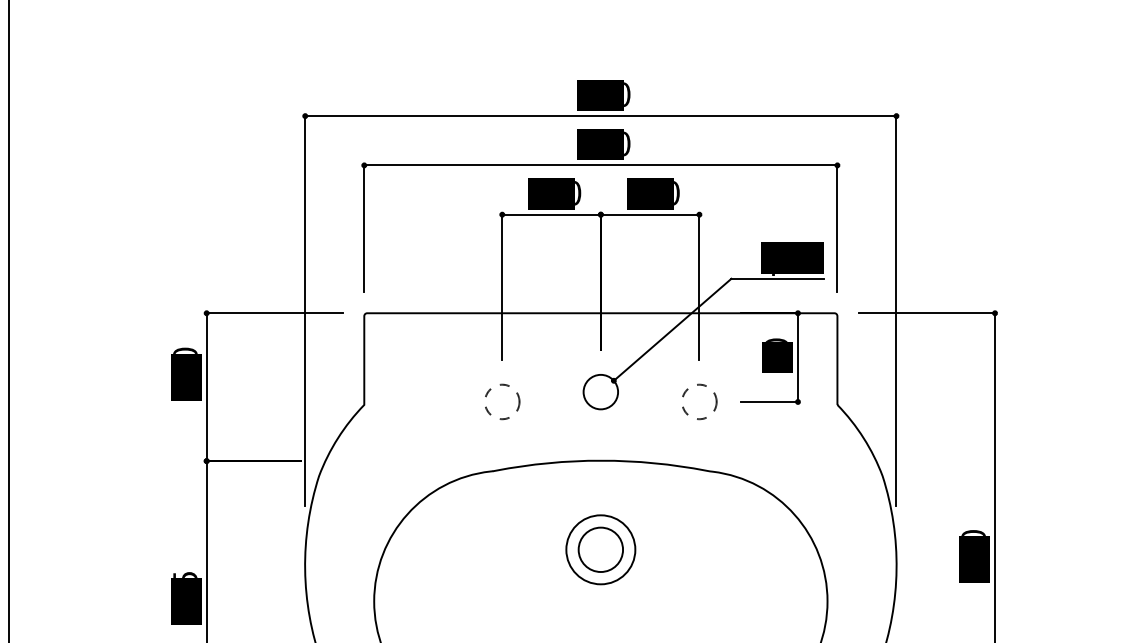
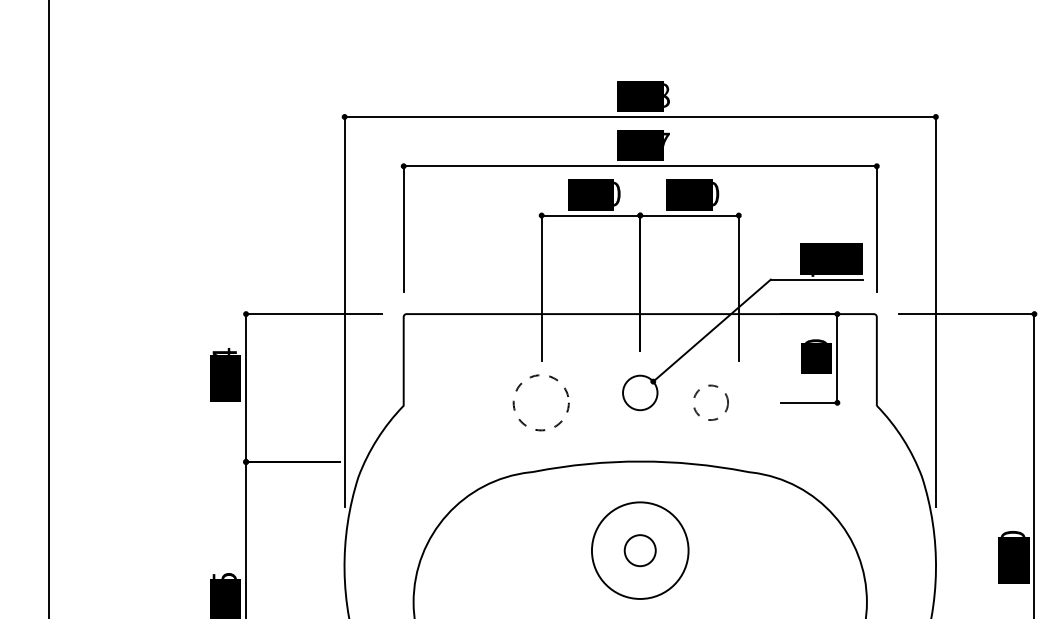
text: (627, 94) -> (666, 95), 600 -> 748
text: (627, 143) -> (666, 144), 480 -> 387
text: (185, 350) -> (224, 351), 150 -> 144
circle: (502, 401) -> (541, 402), size x1.6
circle: (699, 401) -> (710, 402), moved
circle: (600, 549) -> (639, 550), size x0.7
circle: (600, 549) -> (639, 550), size x1.4

